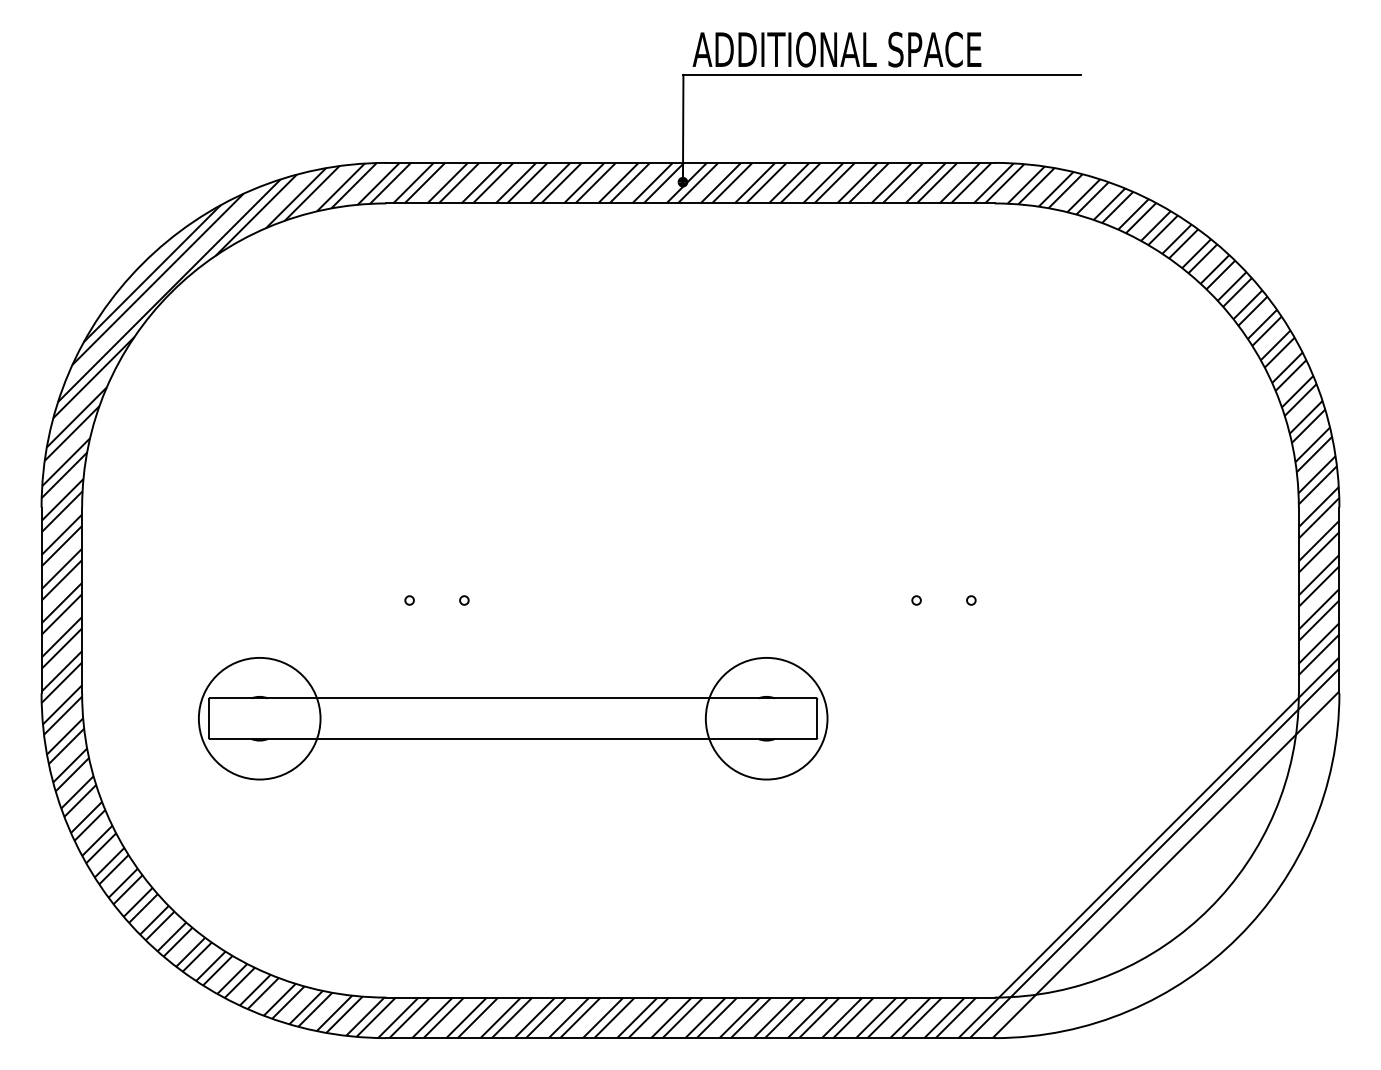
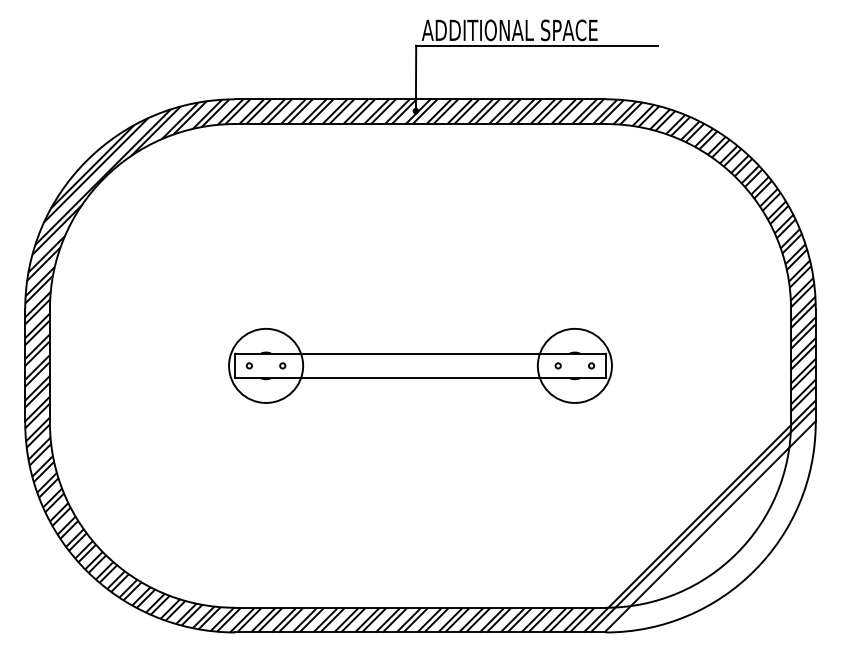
part: (513, 718) -> (420, 365), moved

